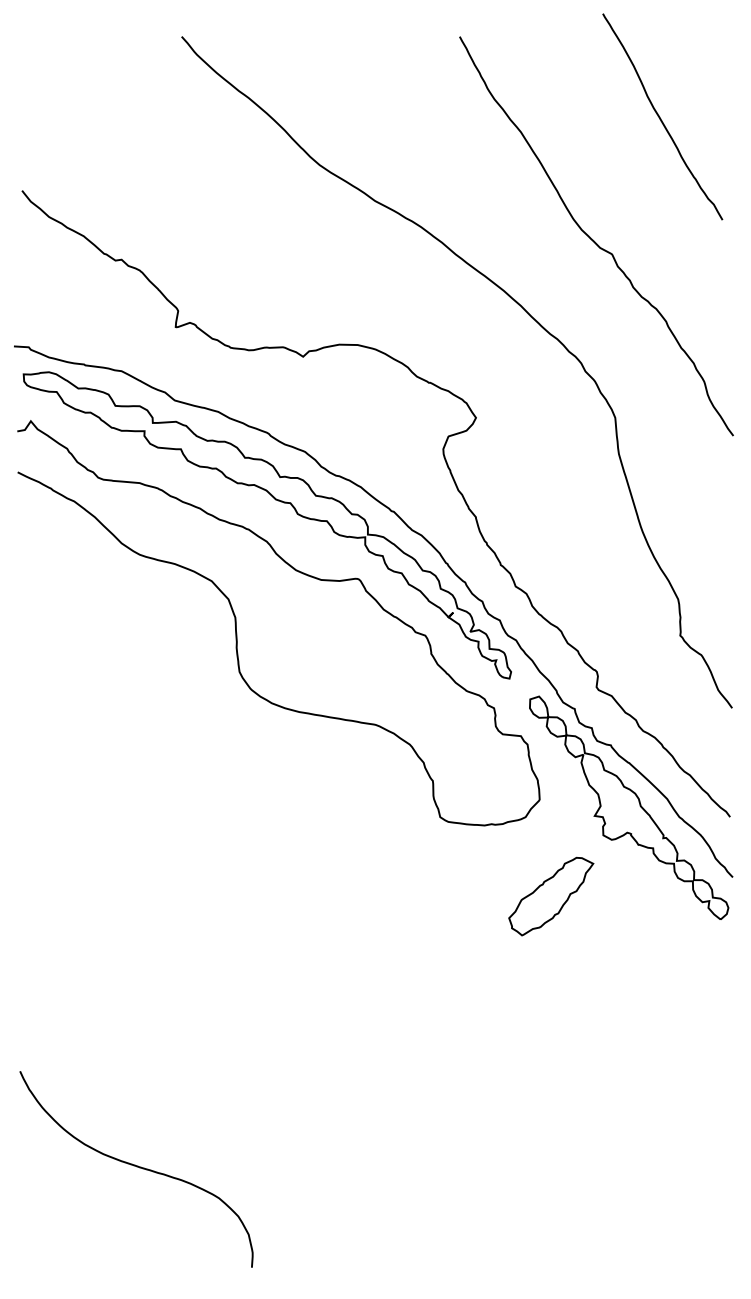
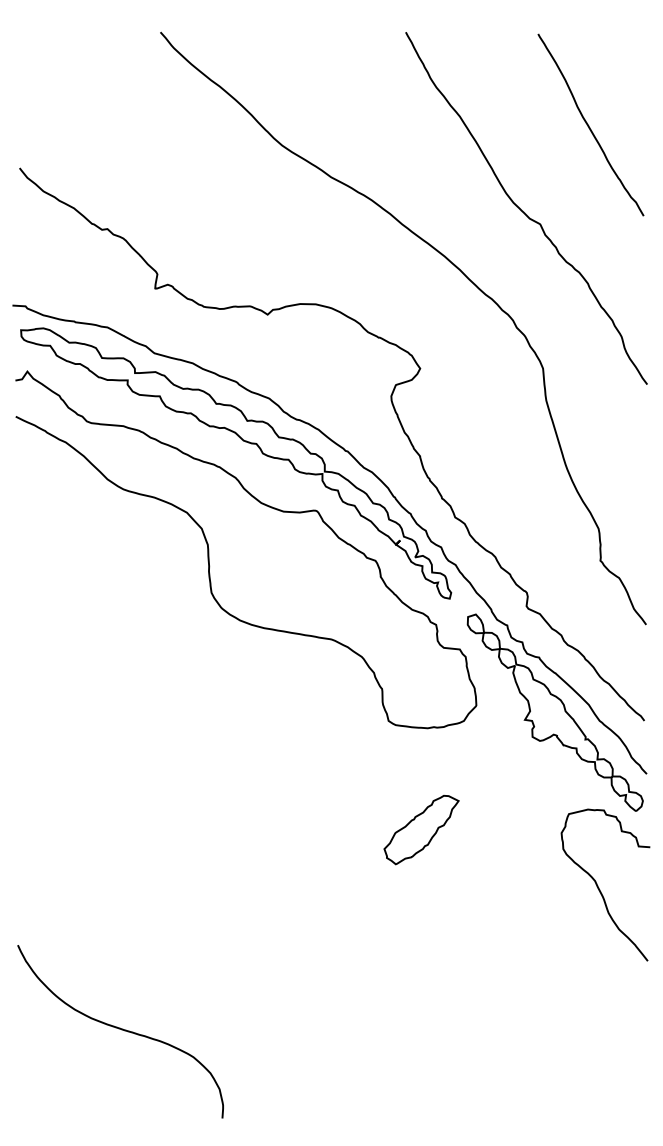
curve: (661, 117) -> (589, 125), moved
part: (551, 897) -> (421, 830), moved
curve: (679, 1005) -> (599, 887), added

